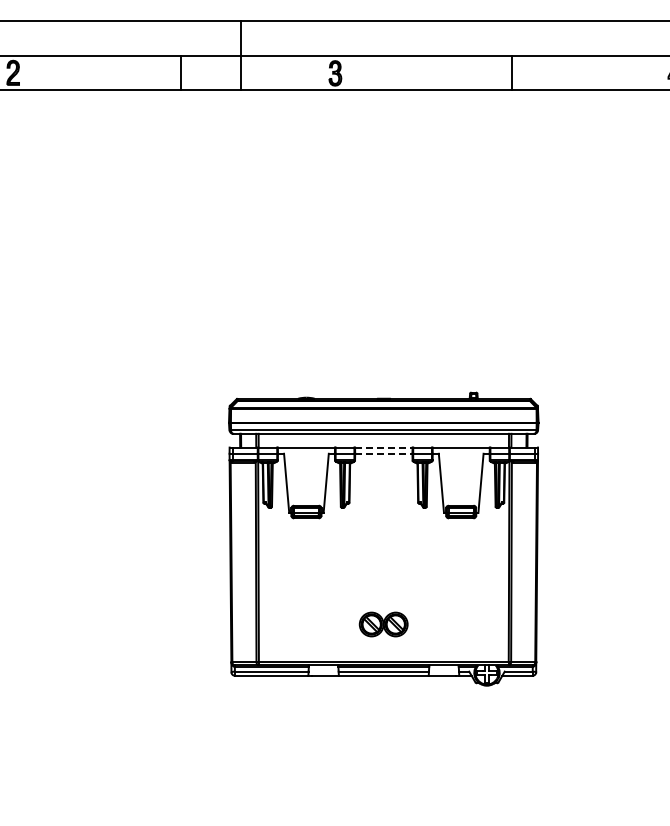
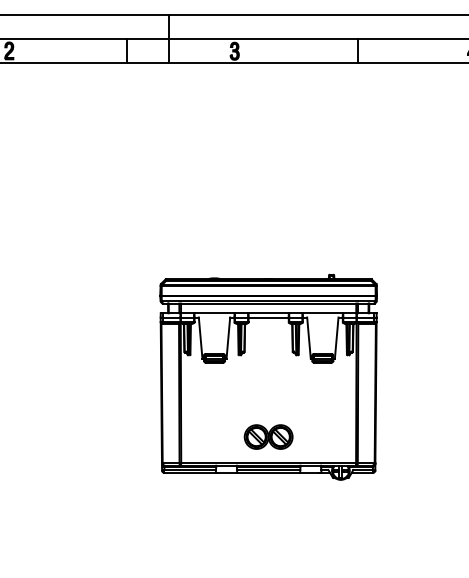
line: (383, 447) -> (268, 313), dashed -> solid
line: (383, 453) -> (268, 317), dashed -> solid
part: (383, 624) -> (268, 437), size x1.43

